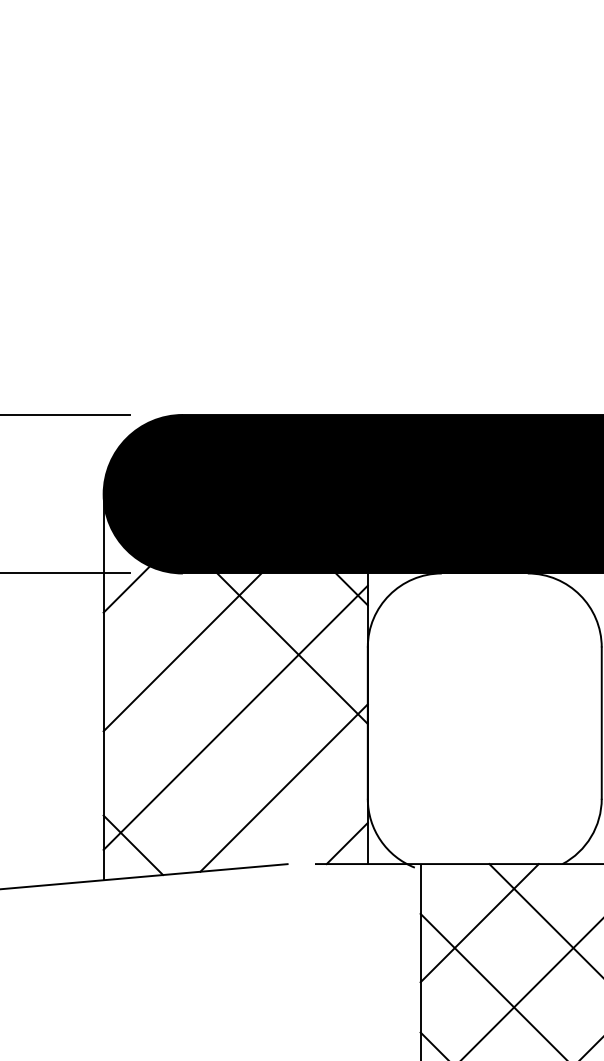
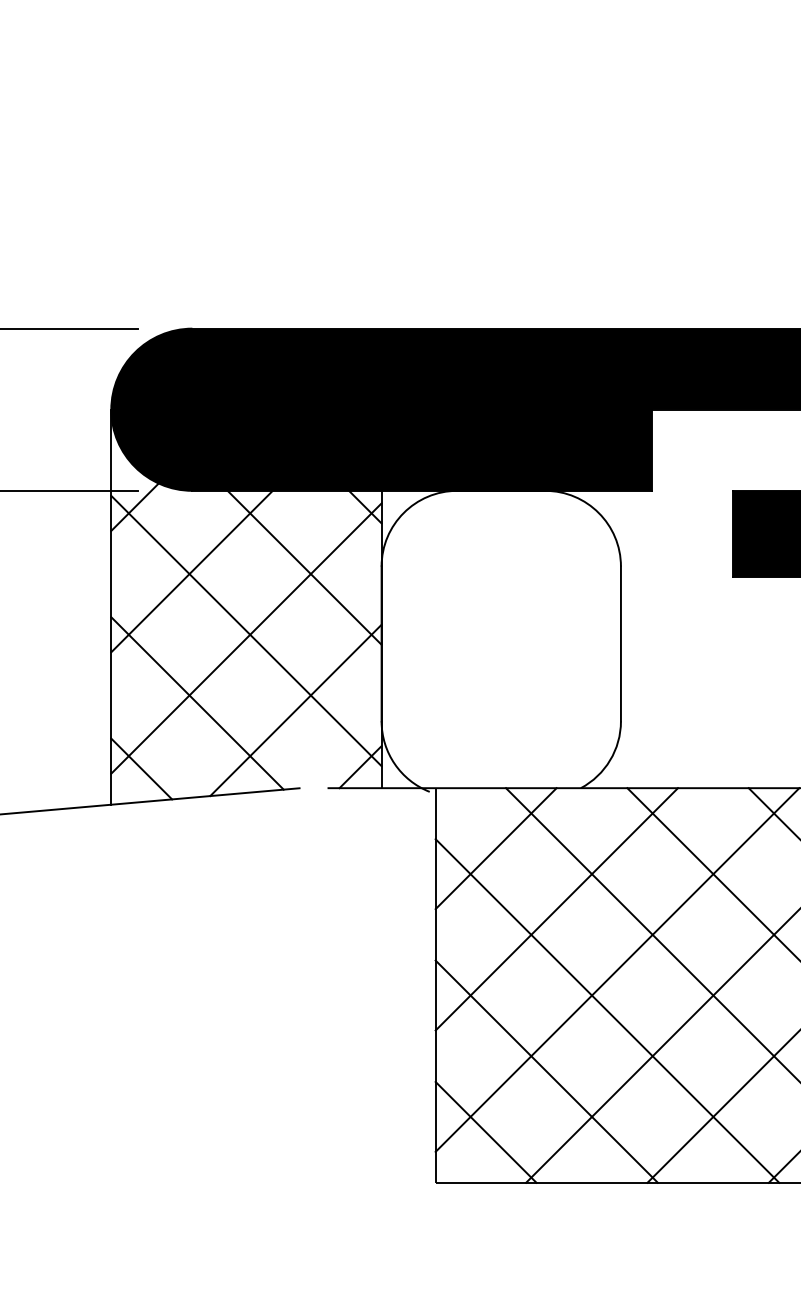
line: (235, 709) -> (246, 630), added
line: (187, 781) -> (197, 703), added

